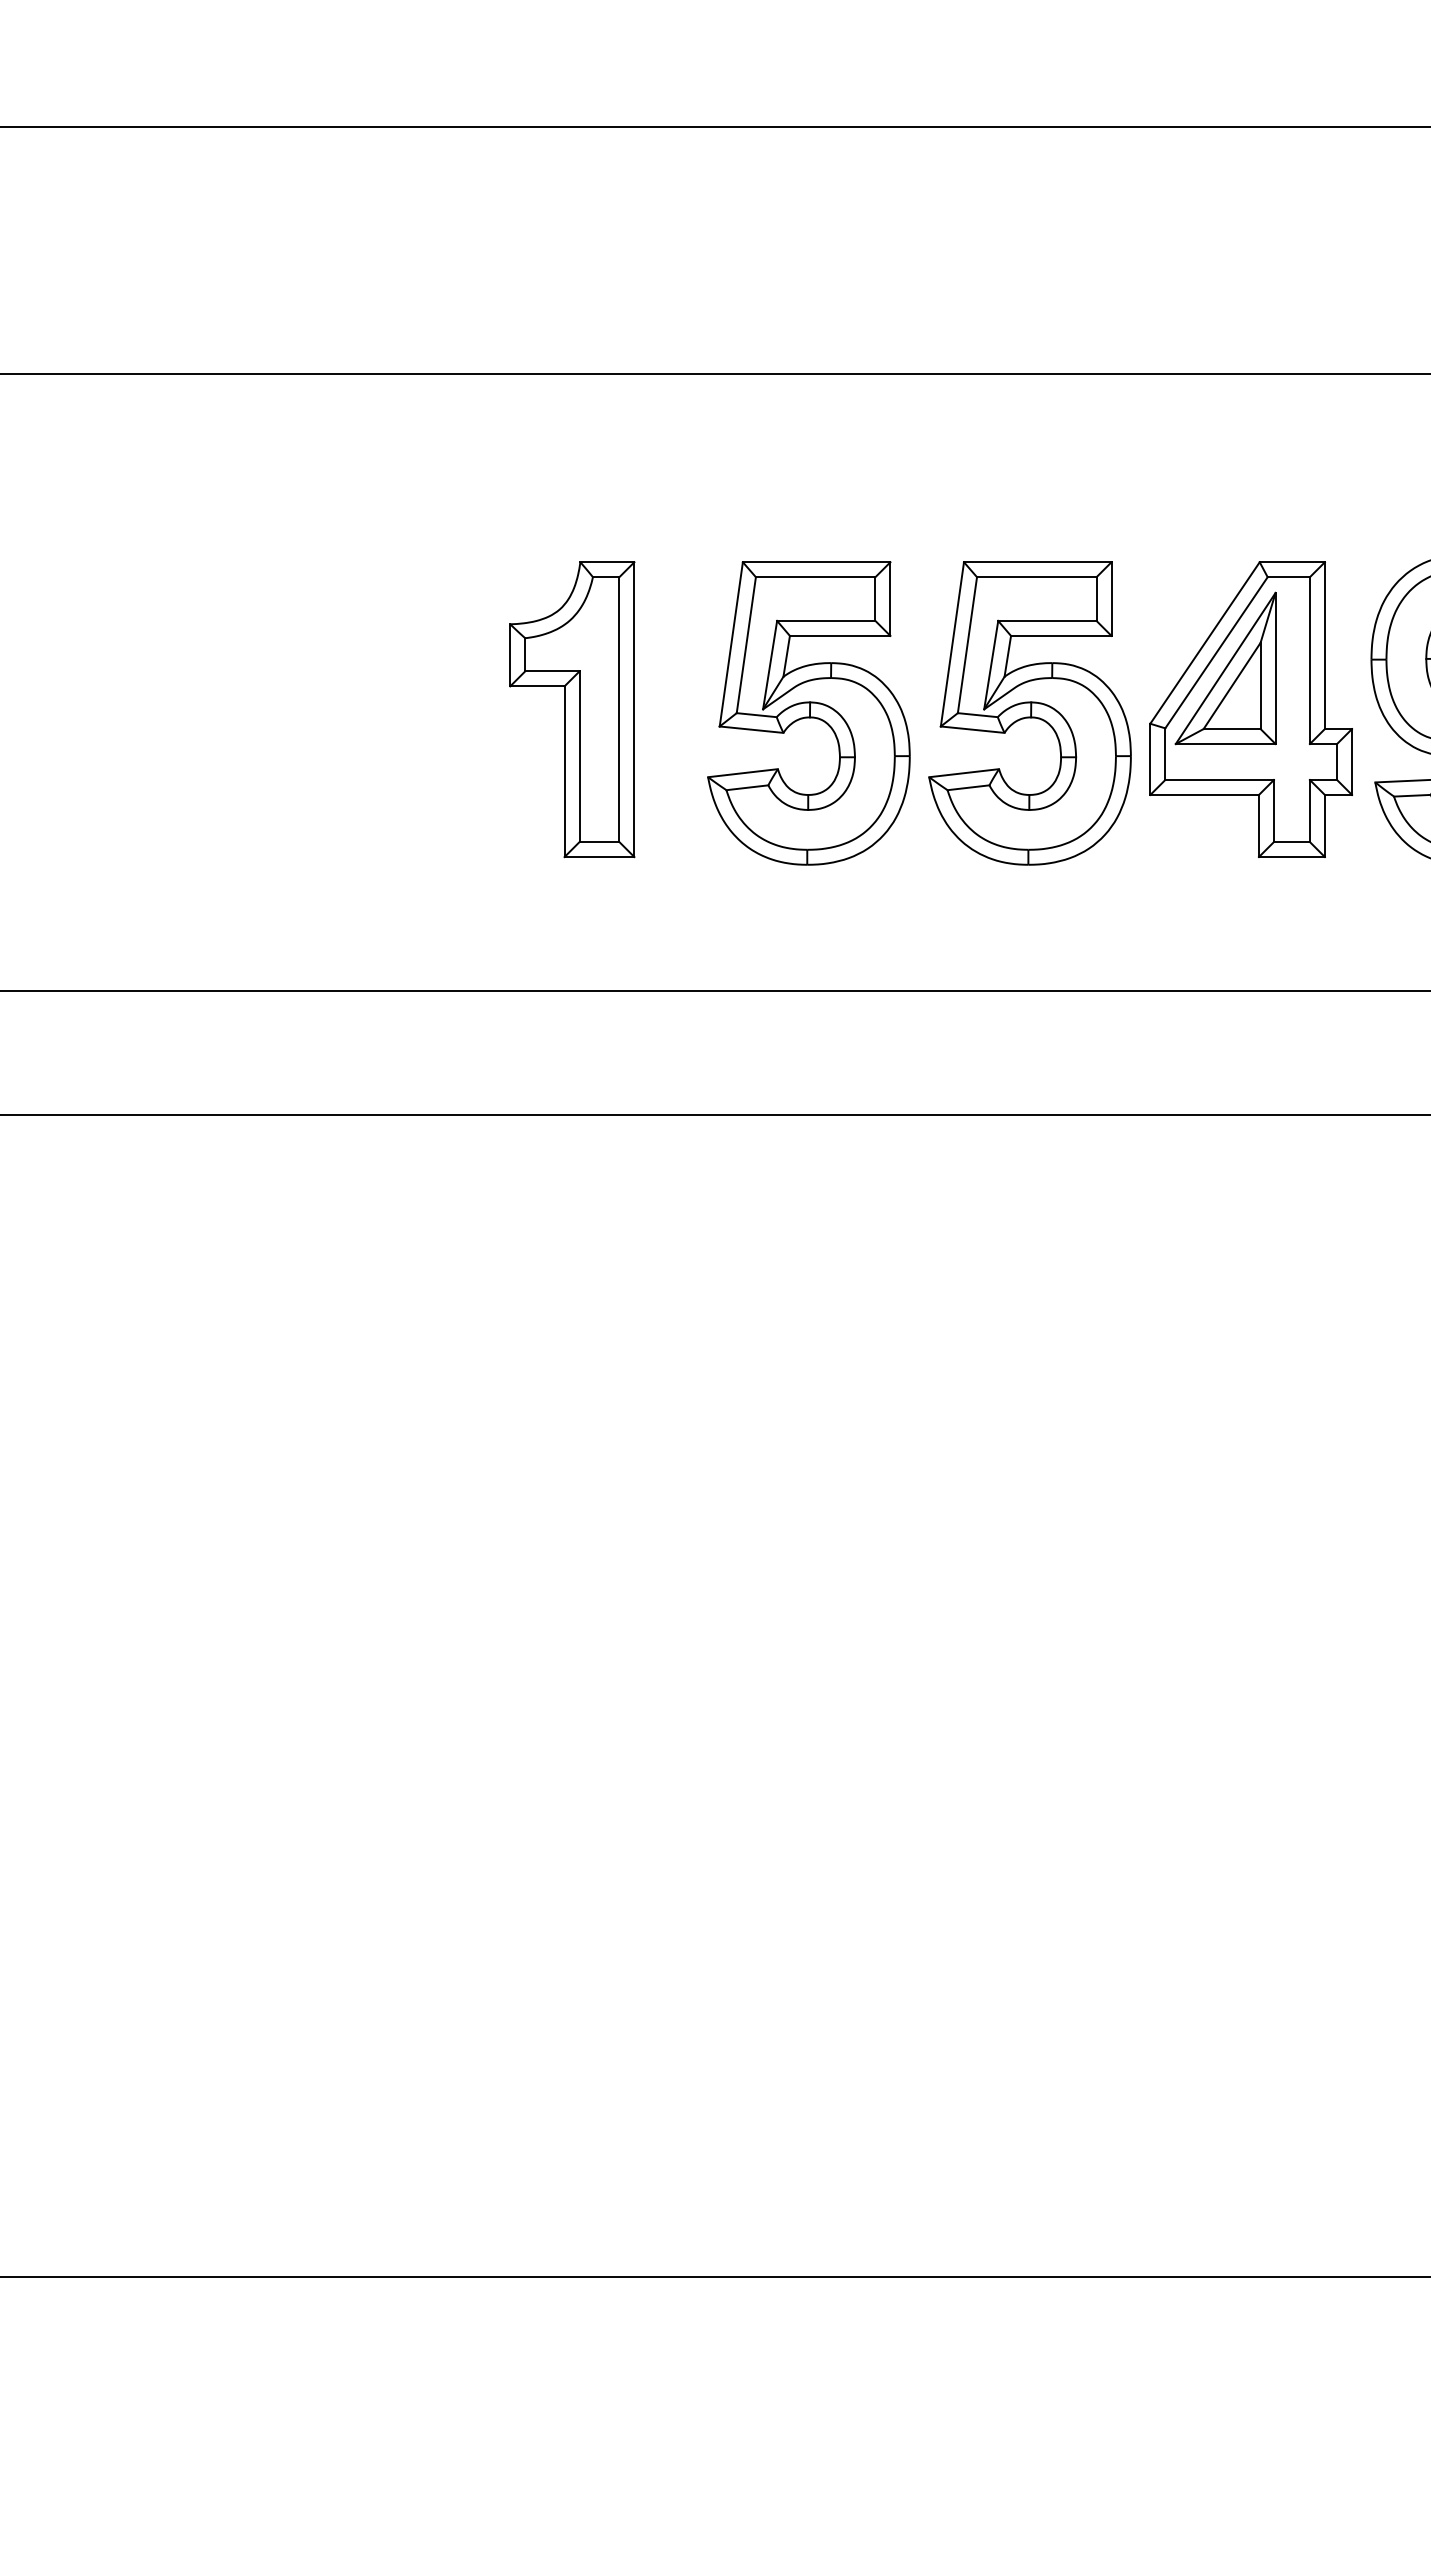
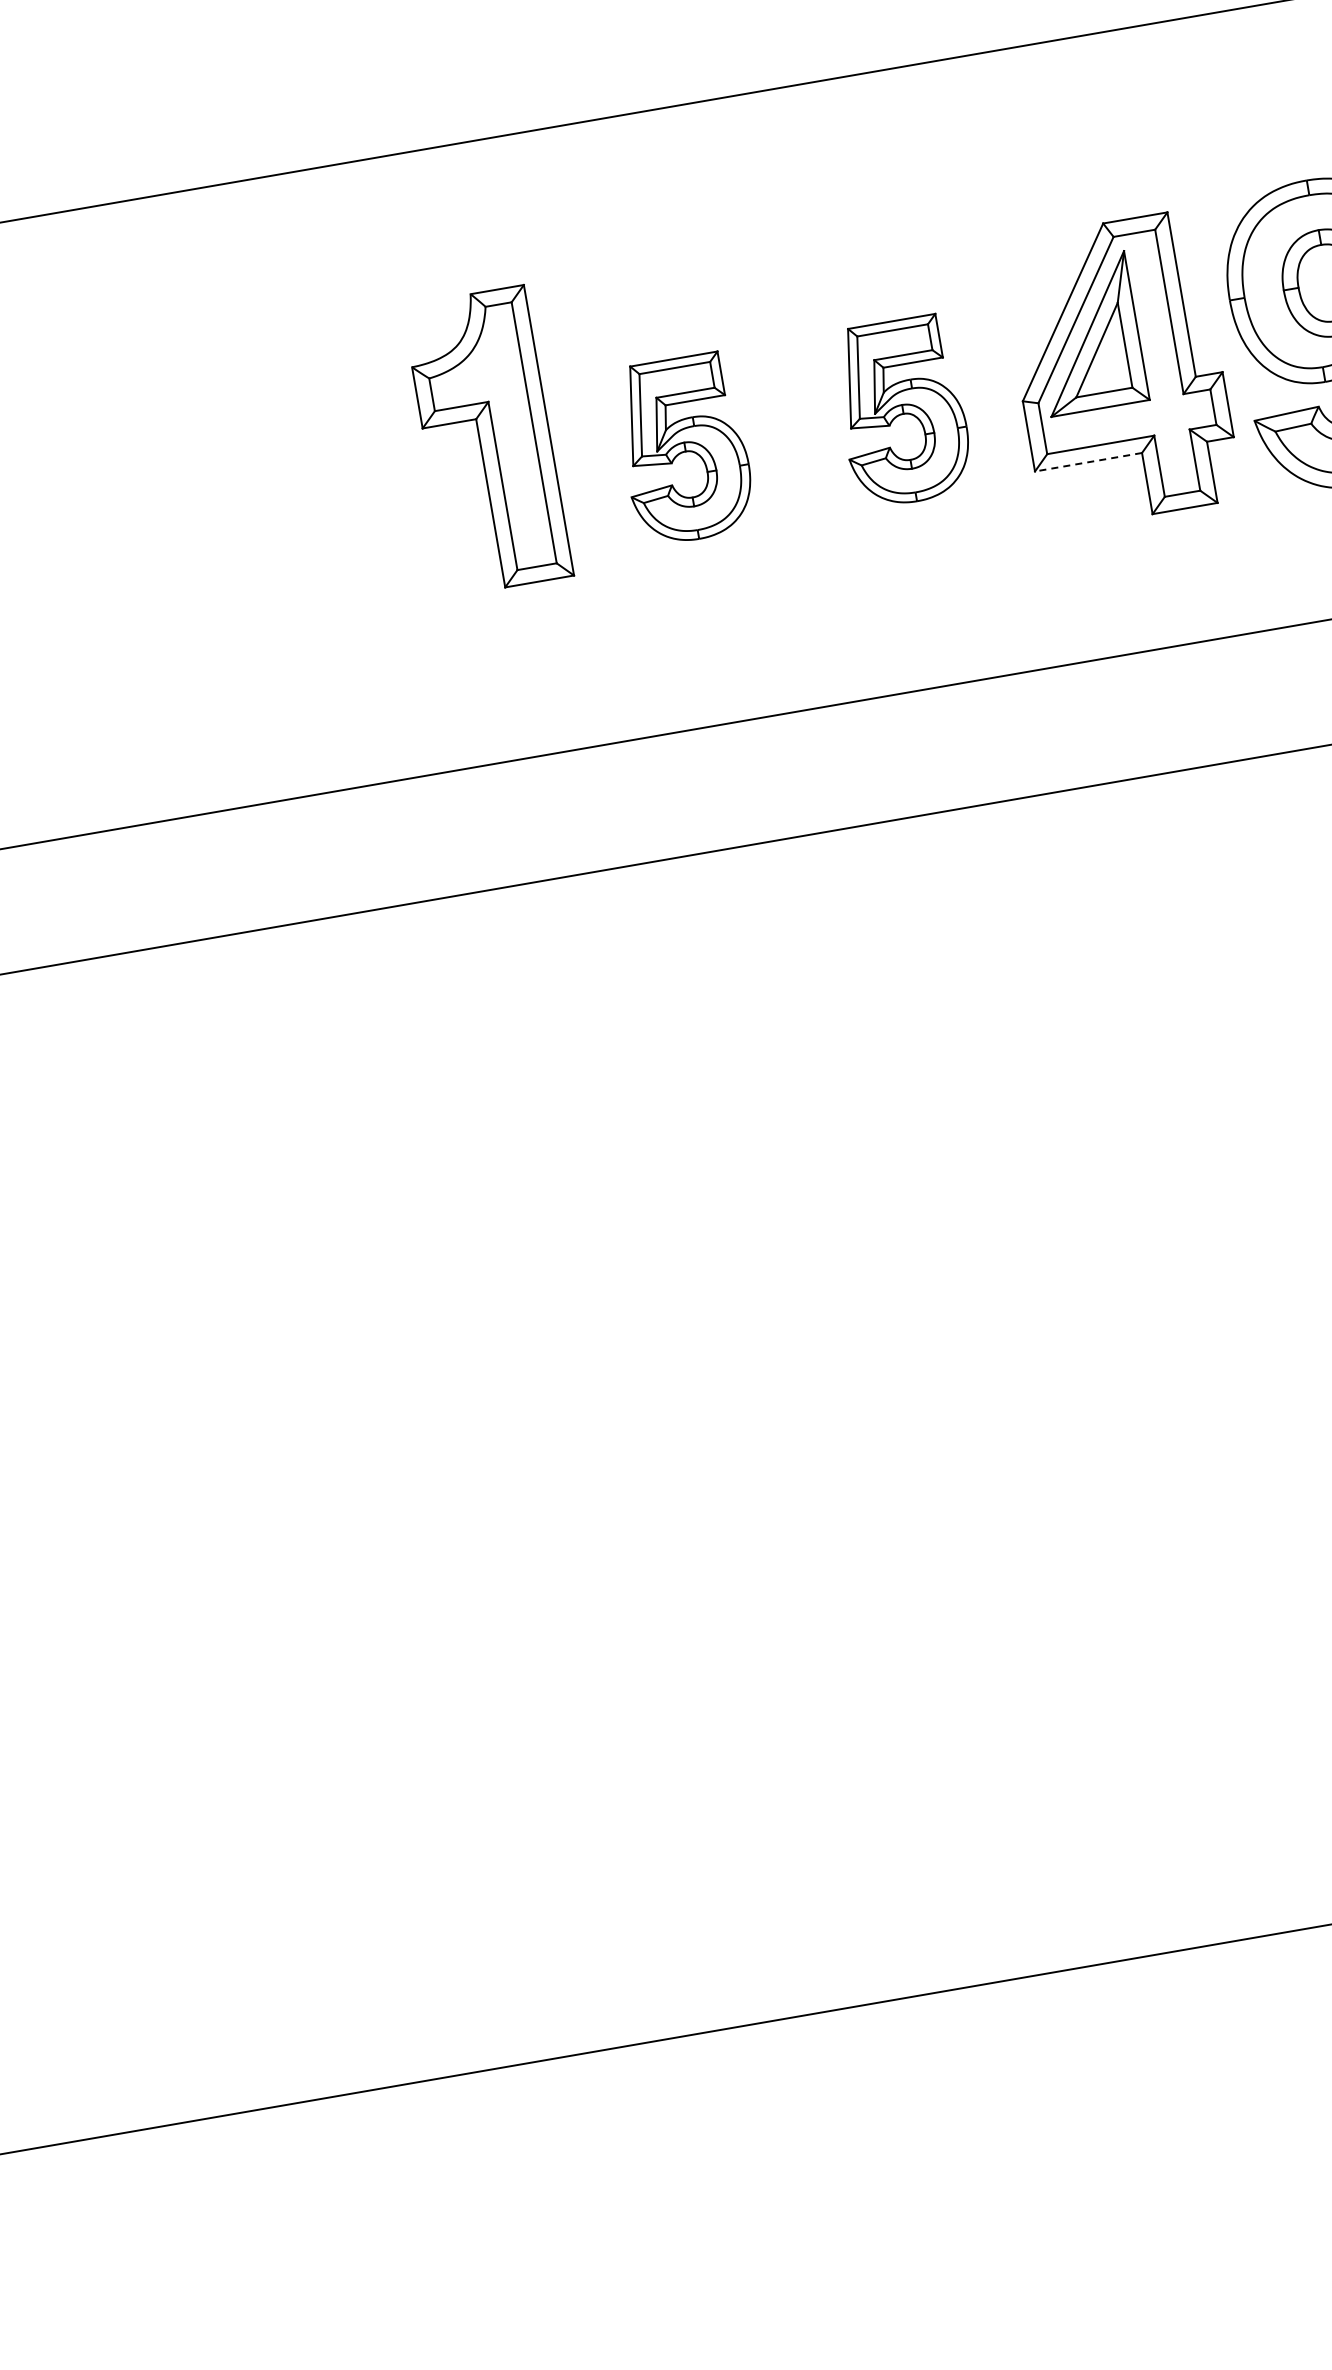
part: (572, 709) -> (487, 440), moved
part: (808, 713) -> (684, 449), size x0.6
part: (1029, 713) -> (902, 411), size x0.6
line: (1204, 794) -> (1088, 461), solid -> dashed

